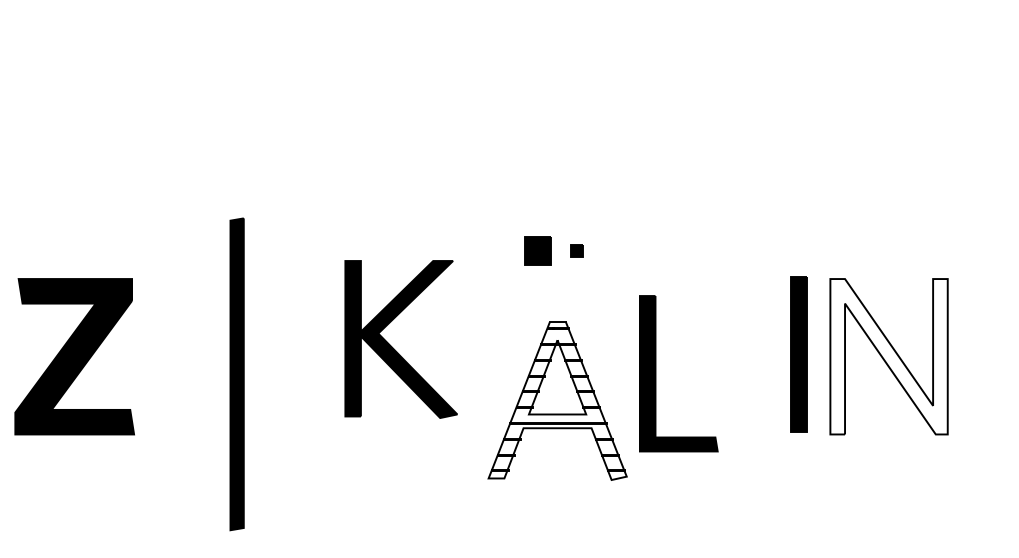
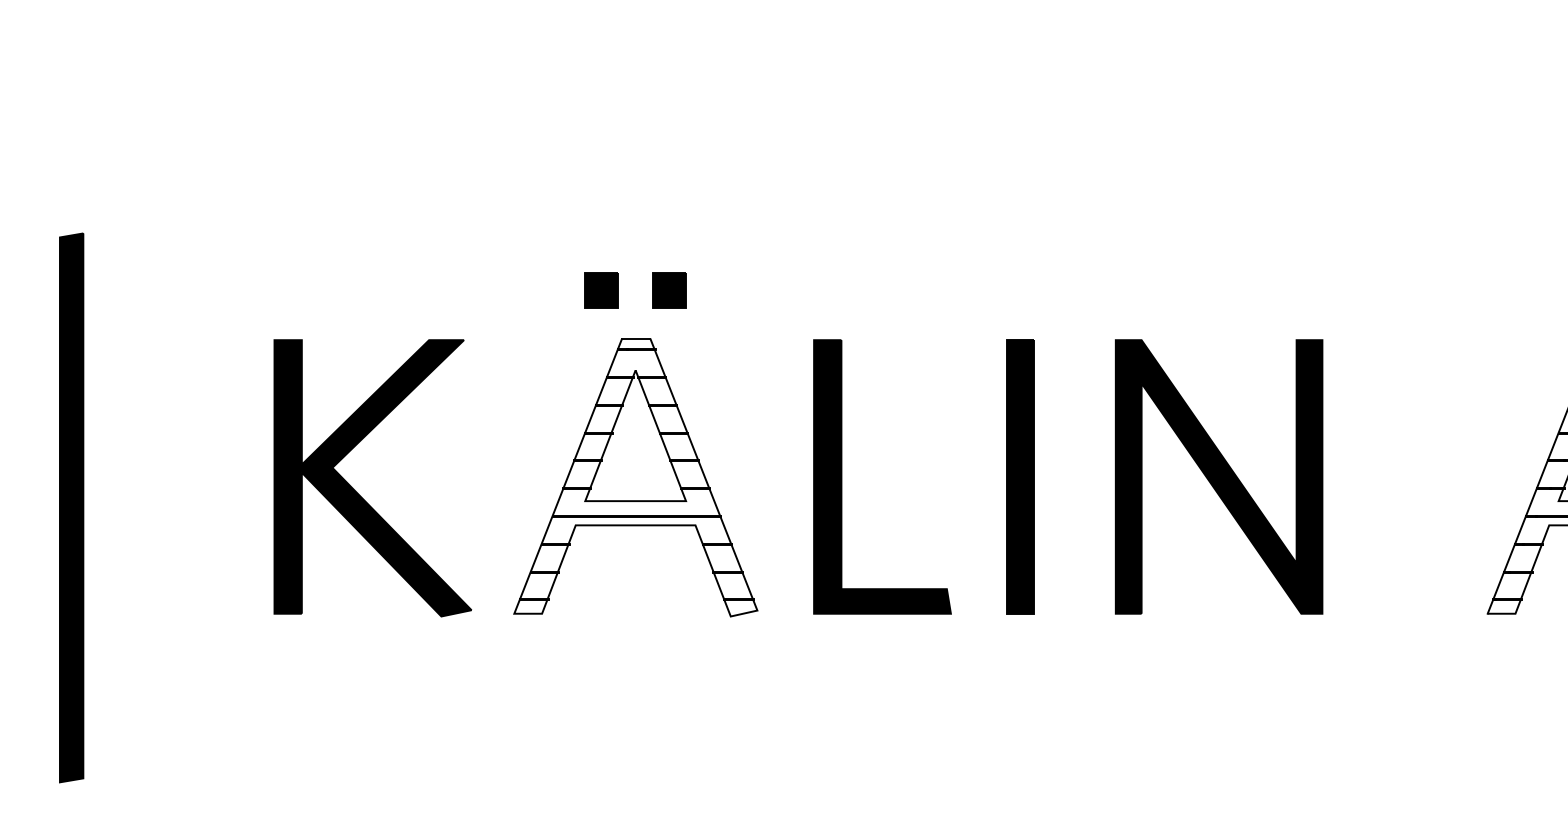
part: (537, 250) -> (600, 289), size x0.71
part: (576, 250) -> (668, 289), size x1.67
part: (392, 346) -> (357, 490), moved
part: (798, 354) -> (1019, 476), moved
fill: (888, 356) -> (1218, 476), added
part: (656, 373) -> (843, 476), moved
part: (557, 400) -> (635, 476), moved

